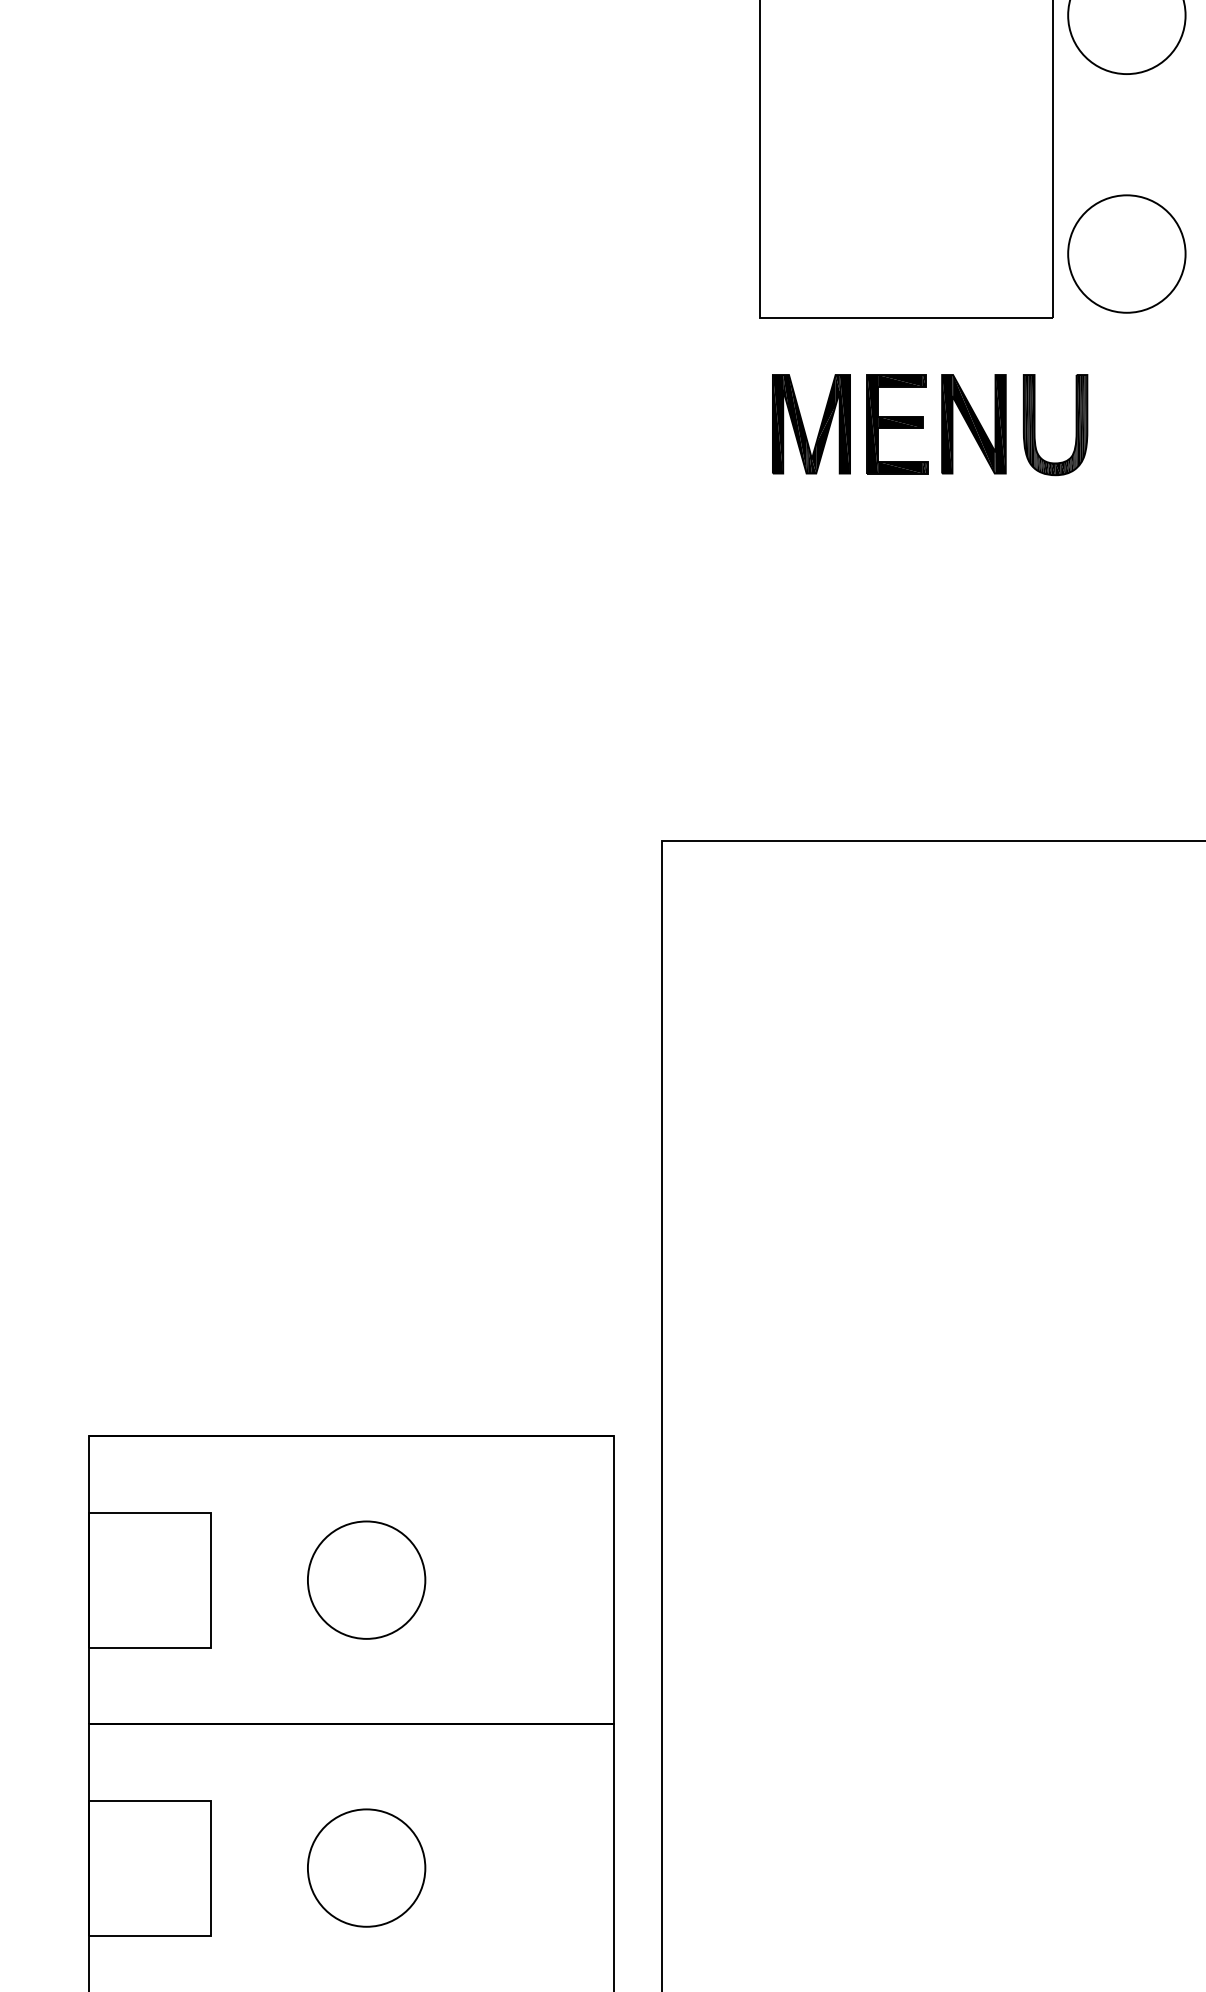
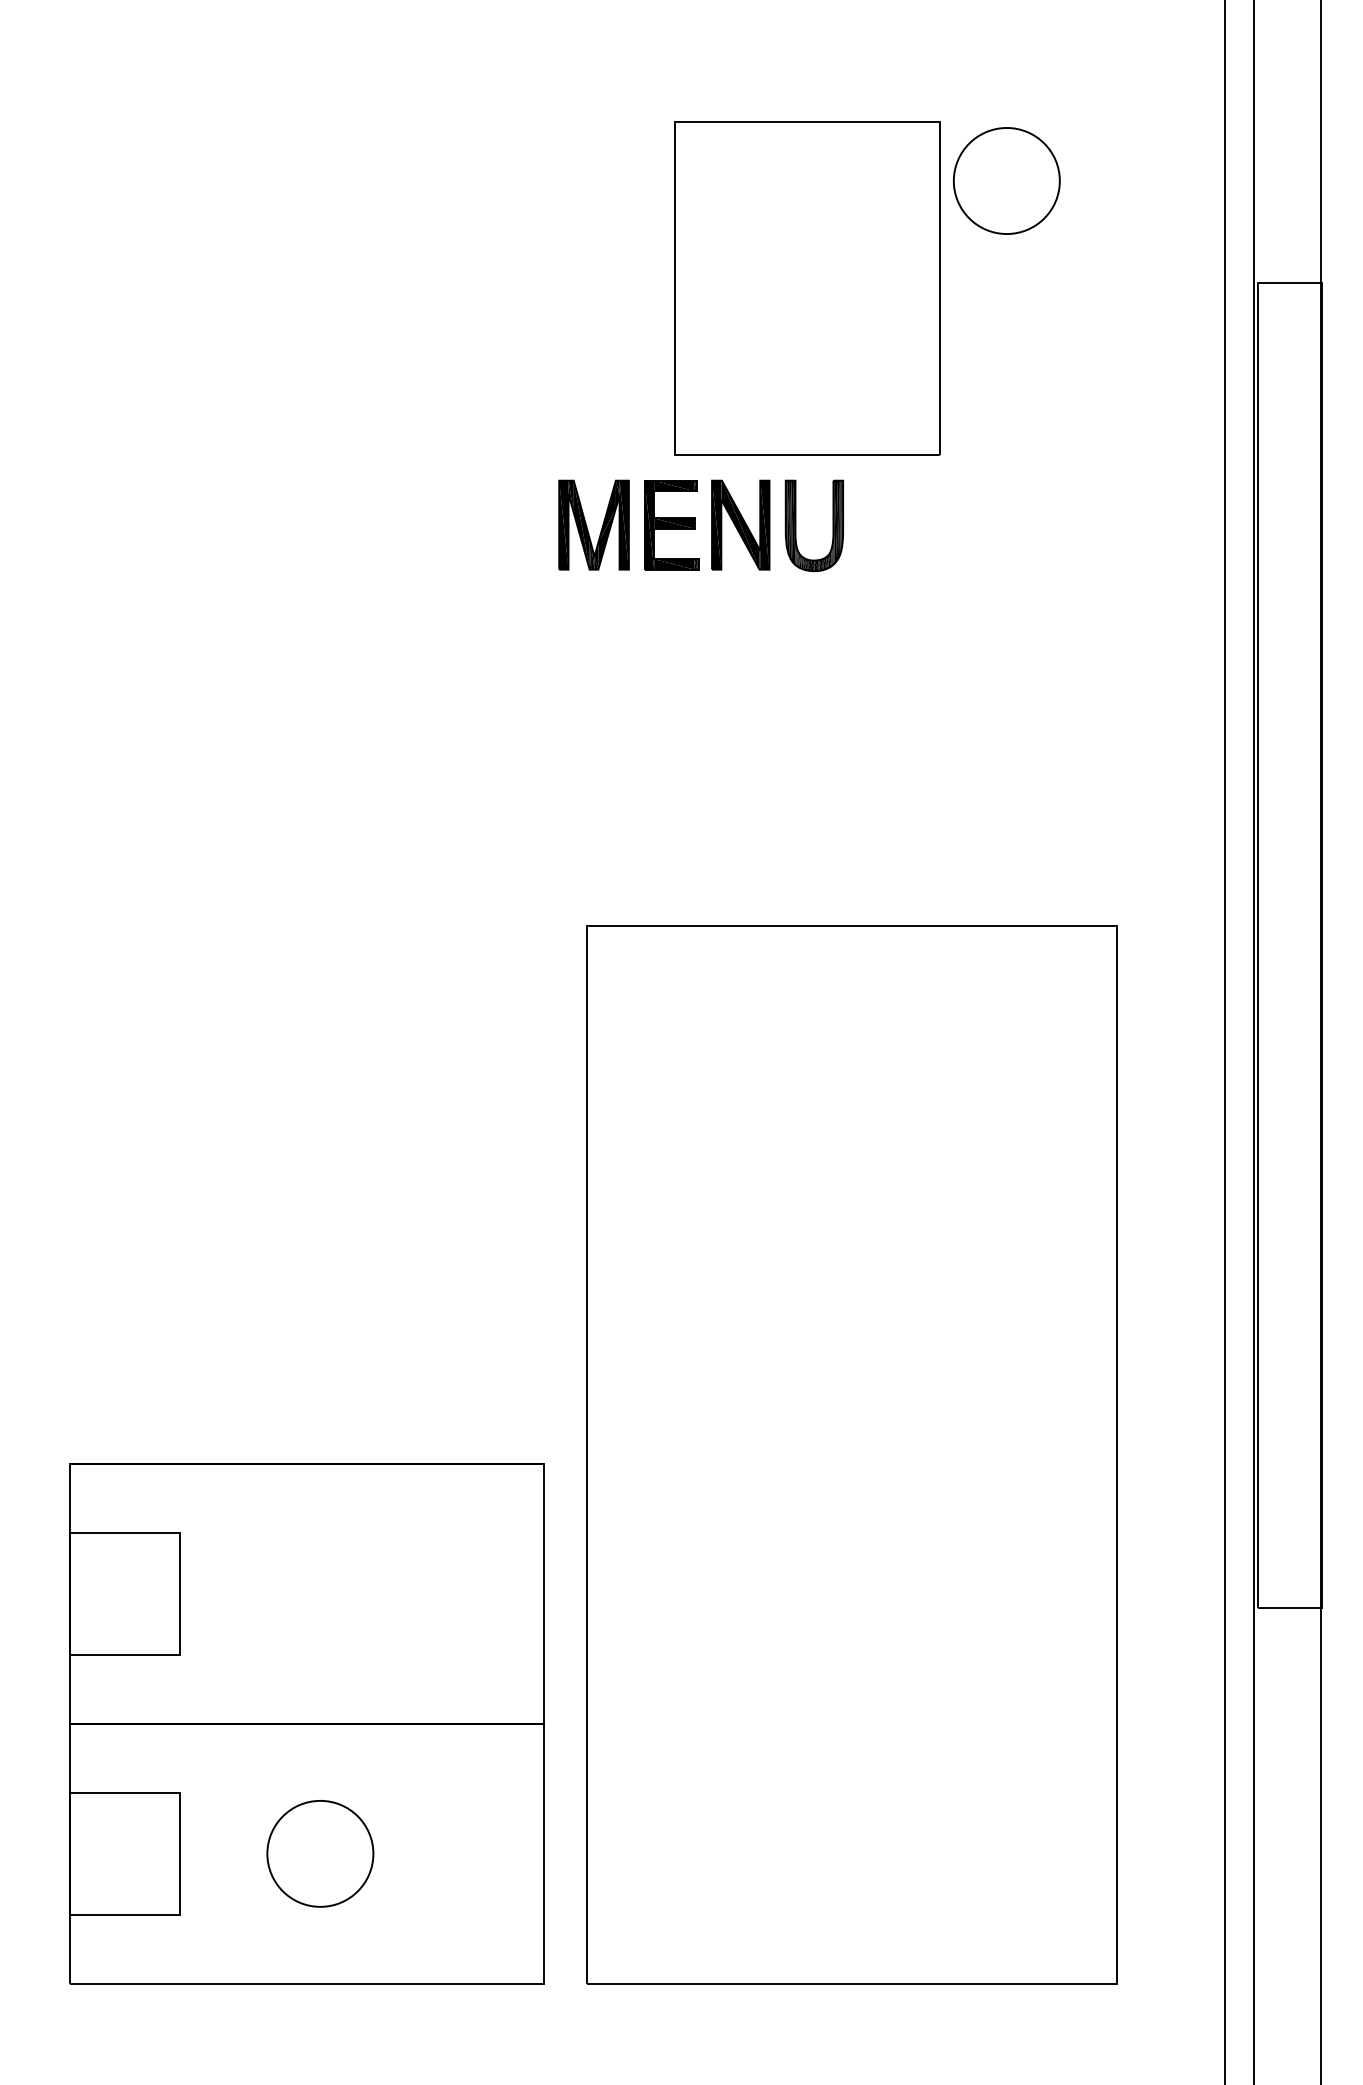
part: (1126, 254) -> (1006, 396), removed
part: (929, 424) -> (700, 525), moved
part: (366, 1579) -> (320, 1593), removed

